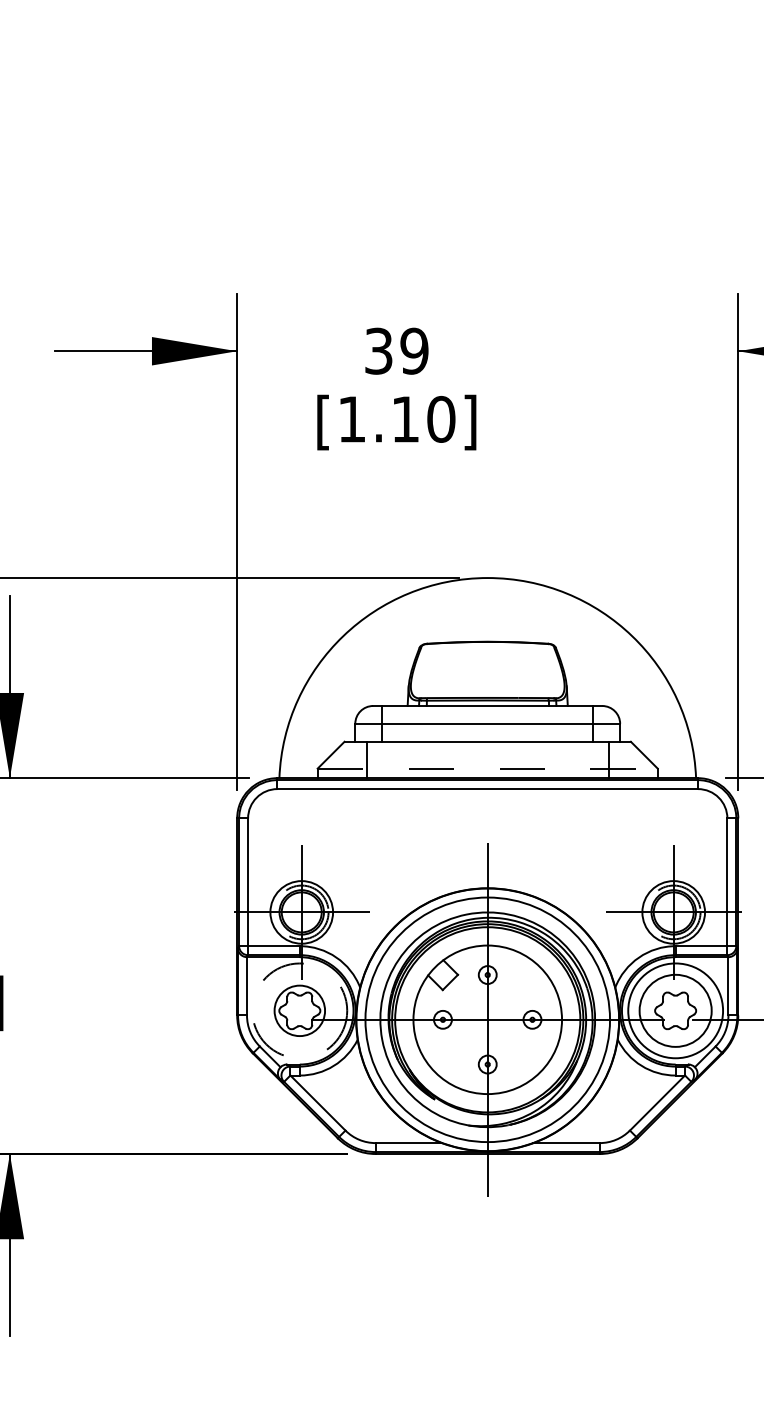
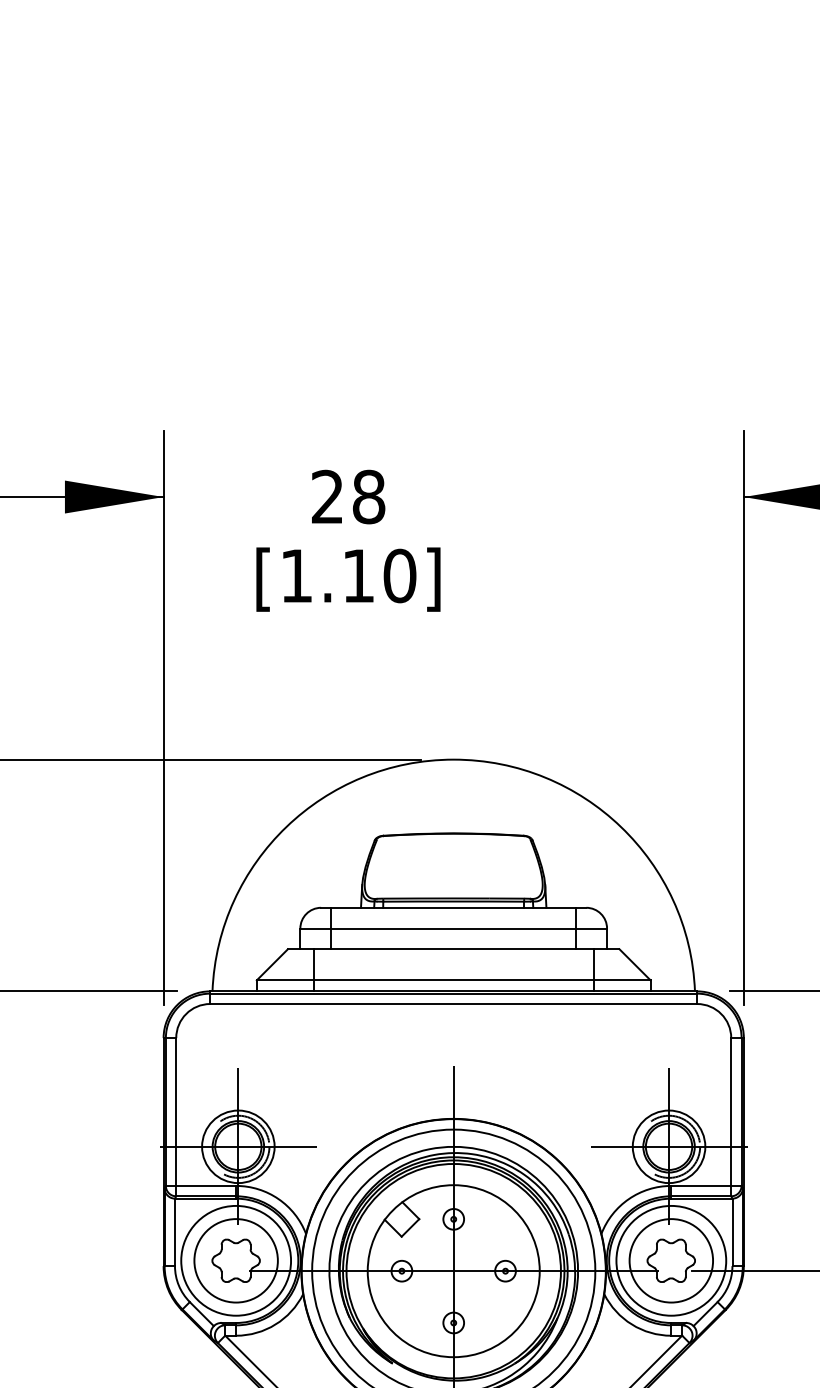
text: (396, 350) -> (348, 496), 39 -> 28
line: (488, 768) -> (454, 980), dashed -> solid
circle: (299, 1010) -> (235, 1260), dashed -> solid
circle: (299, 1010) -> (235, 1260), size x1.43

